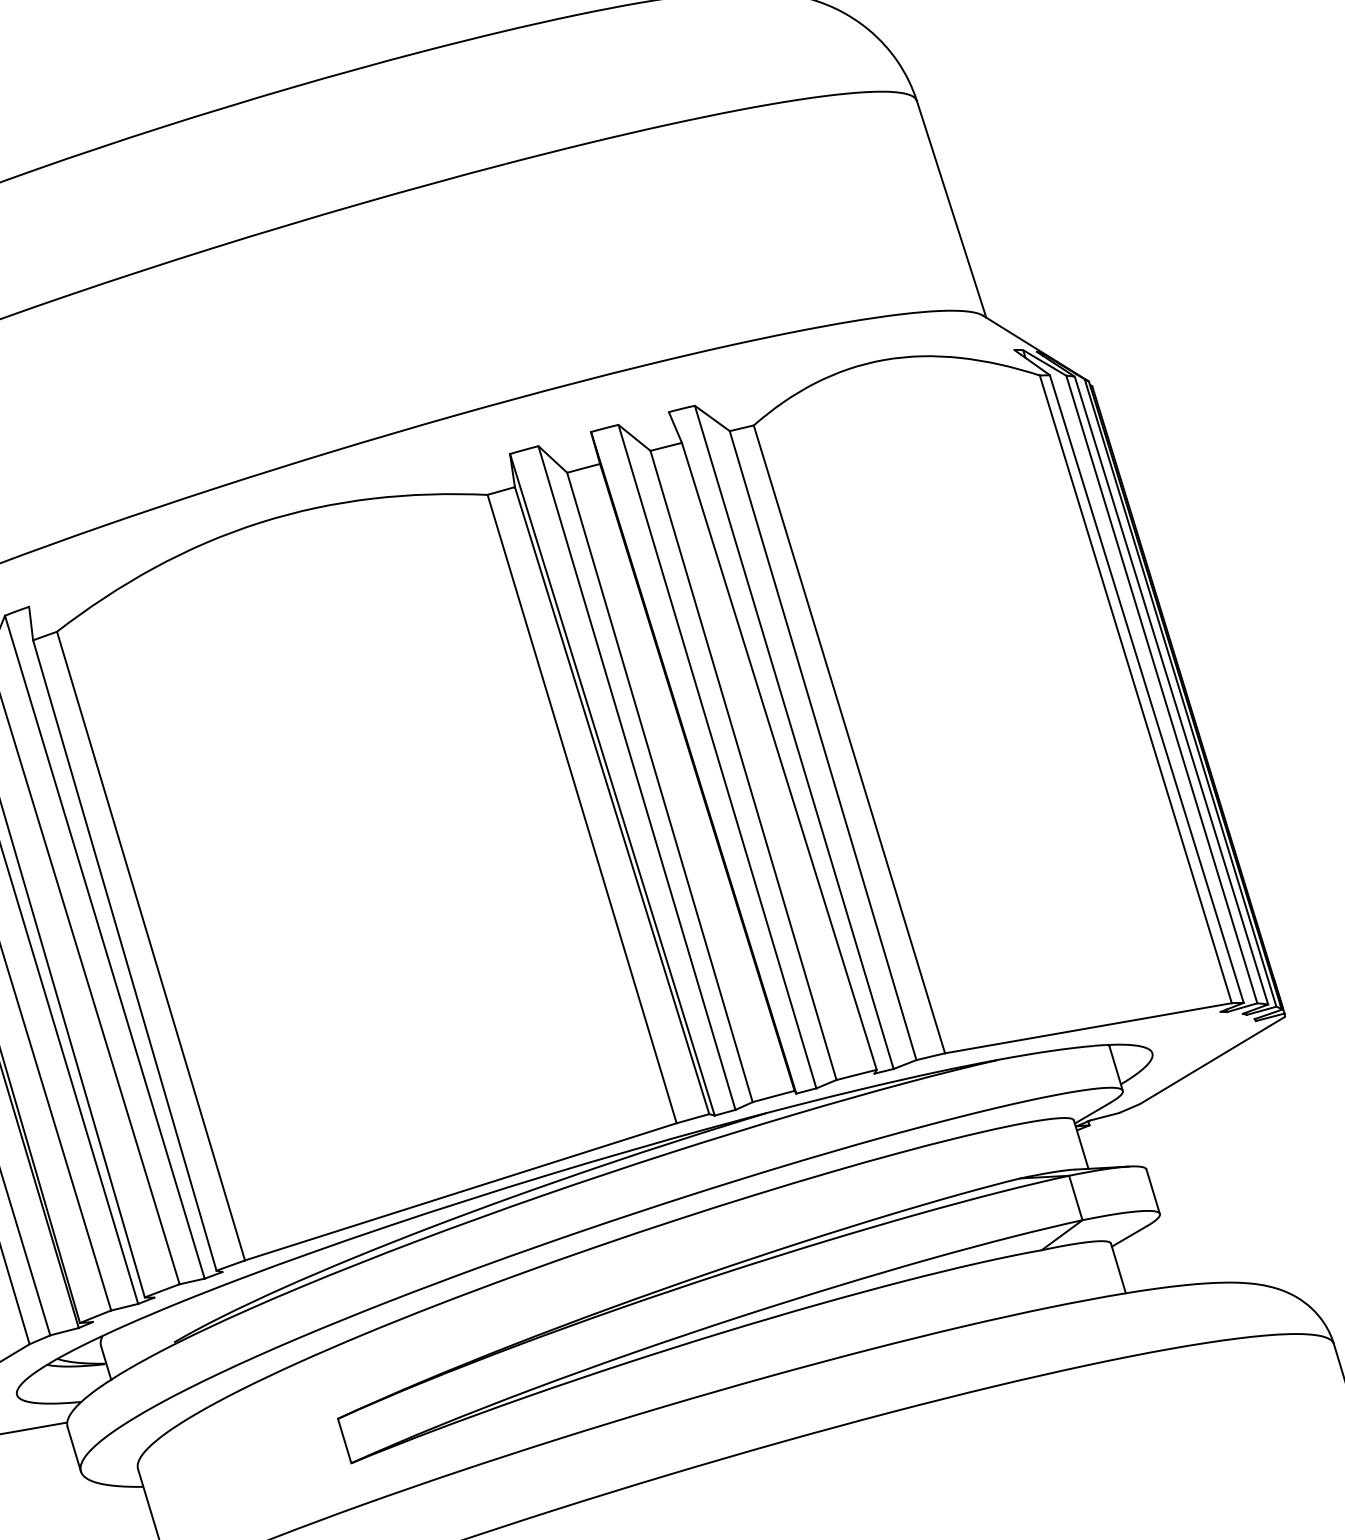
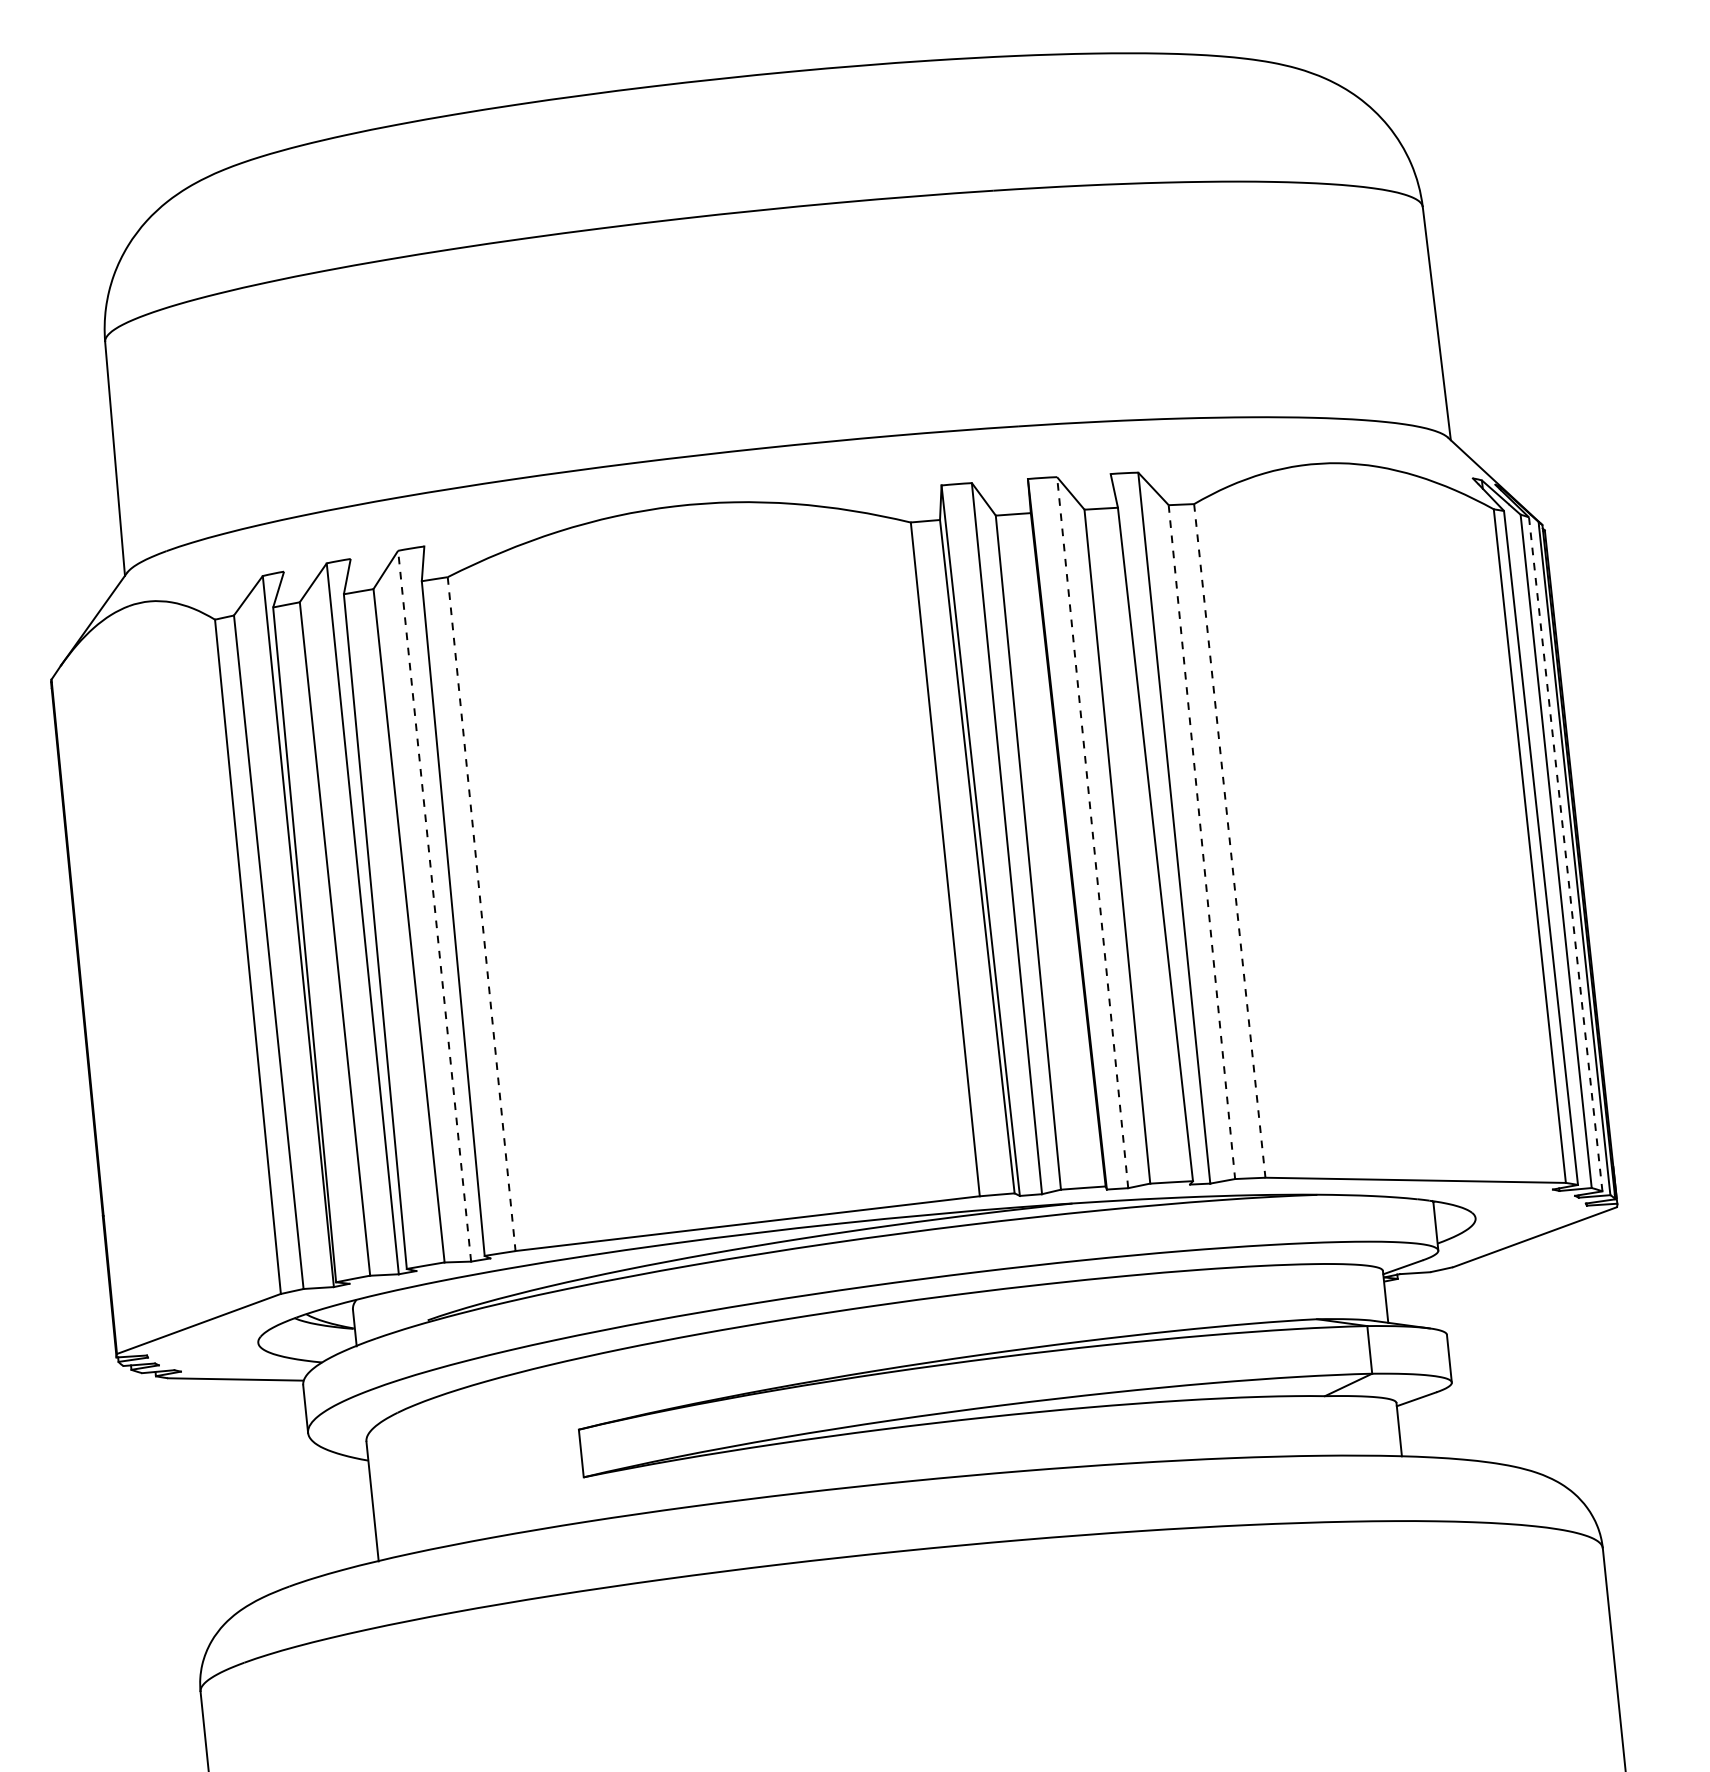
line: (1171, 690) -> (1565, 854), solid -> dashed
line: (849, 739) -> (1229, 840), solid -> dashed
line: (822, 746) -> (1201, 842), solid -> dashed
line: (717, 756) -> (1092, 832), solid -> dashed
line: (104, 946) -> (434, 905), solid -> dashed
line: (150, 946) -> (481, 914), solid -> dashed

